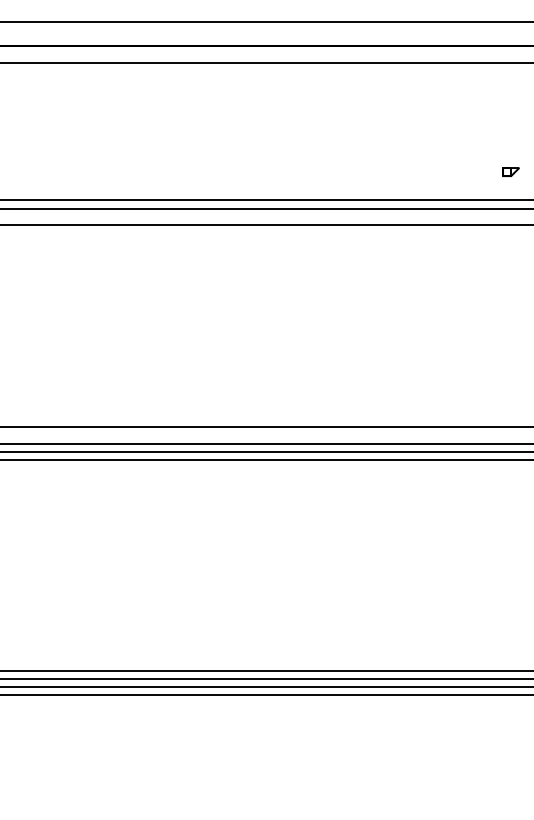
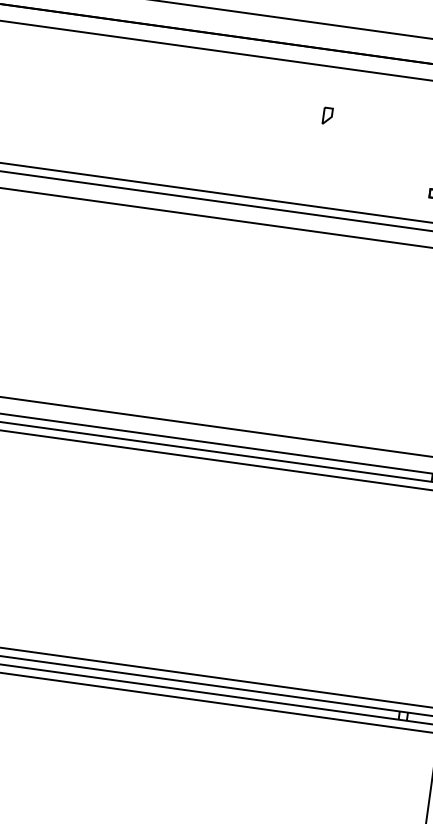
part: (393, 110) -> (327, 115), added

